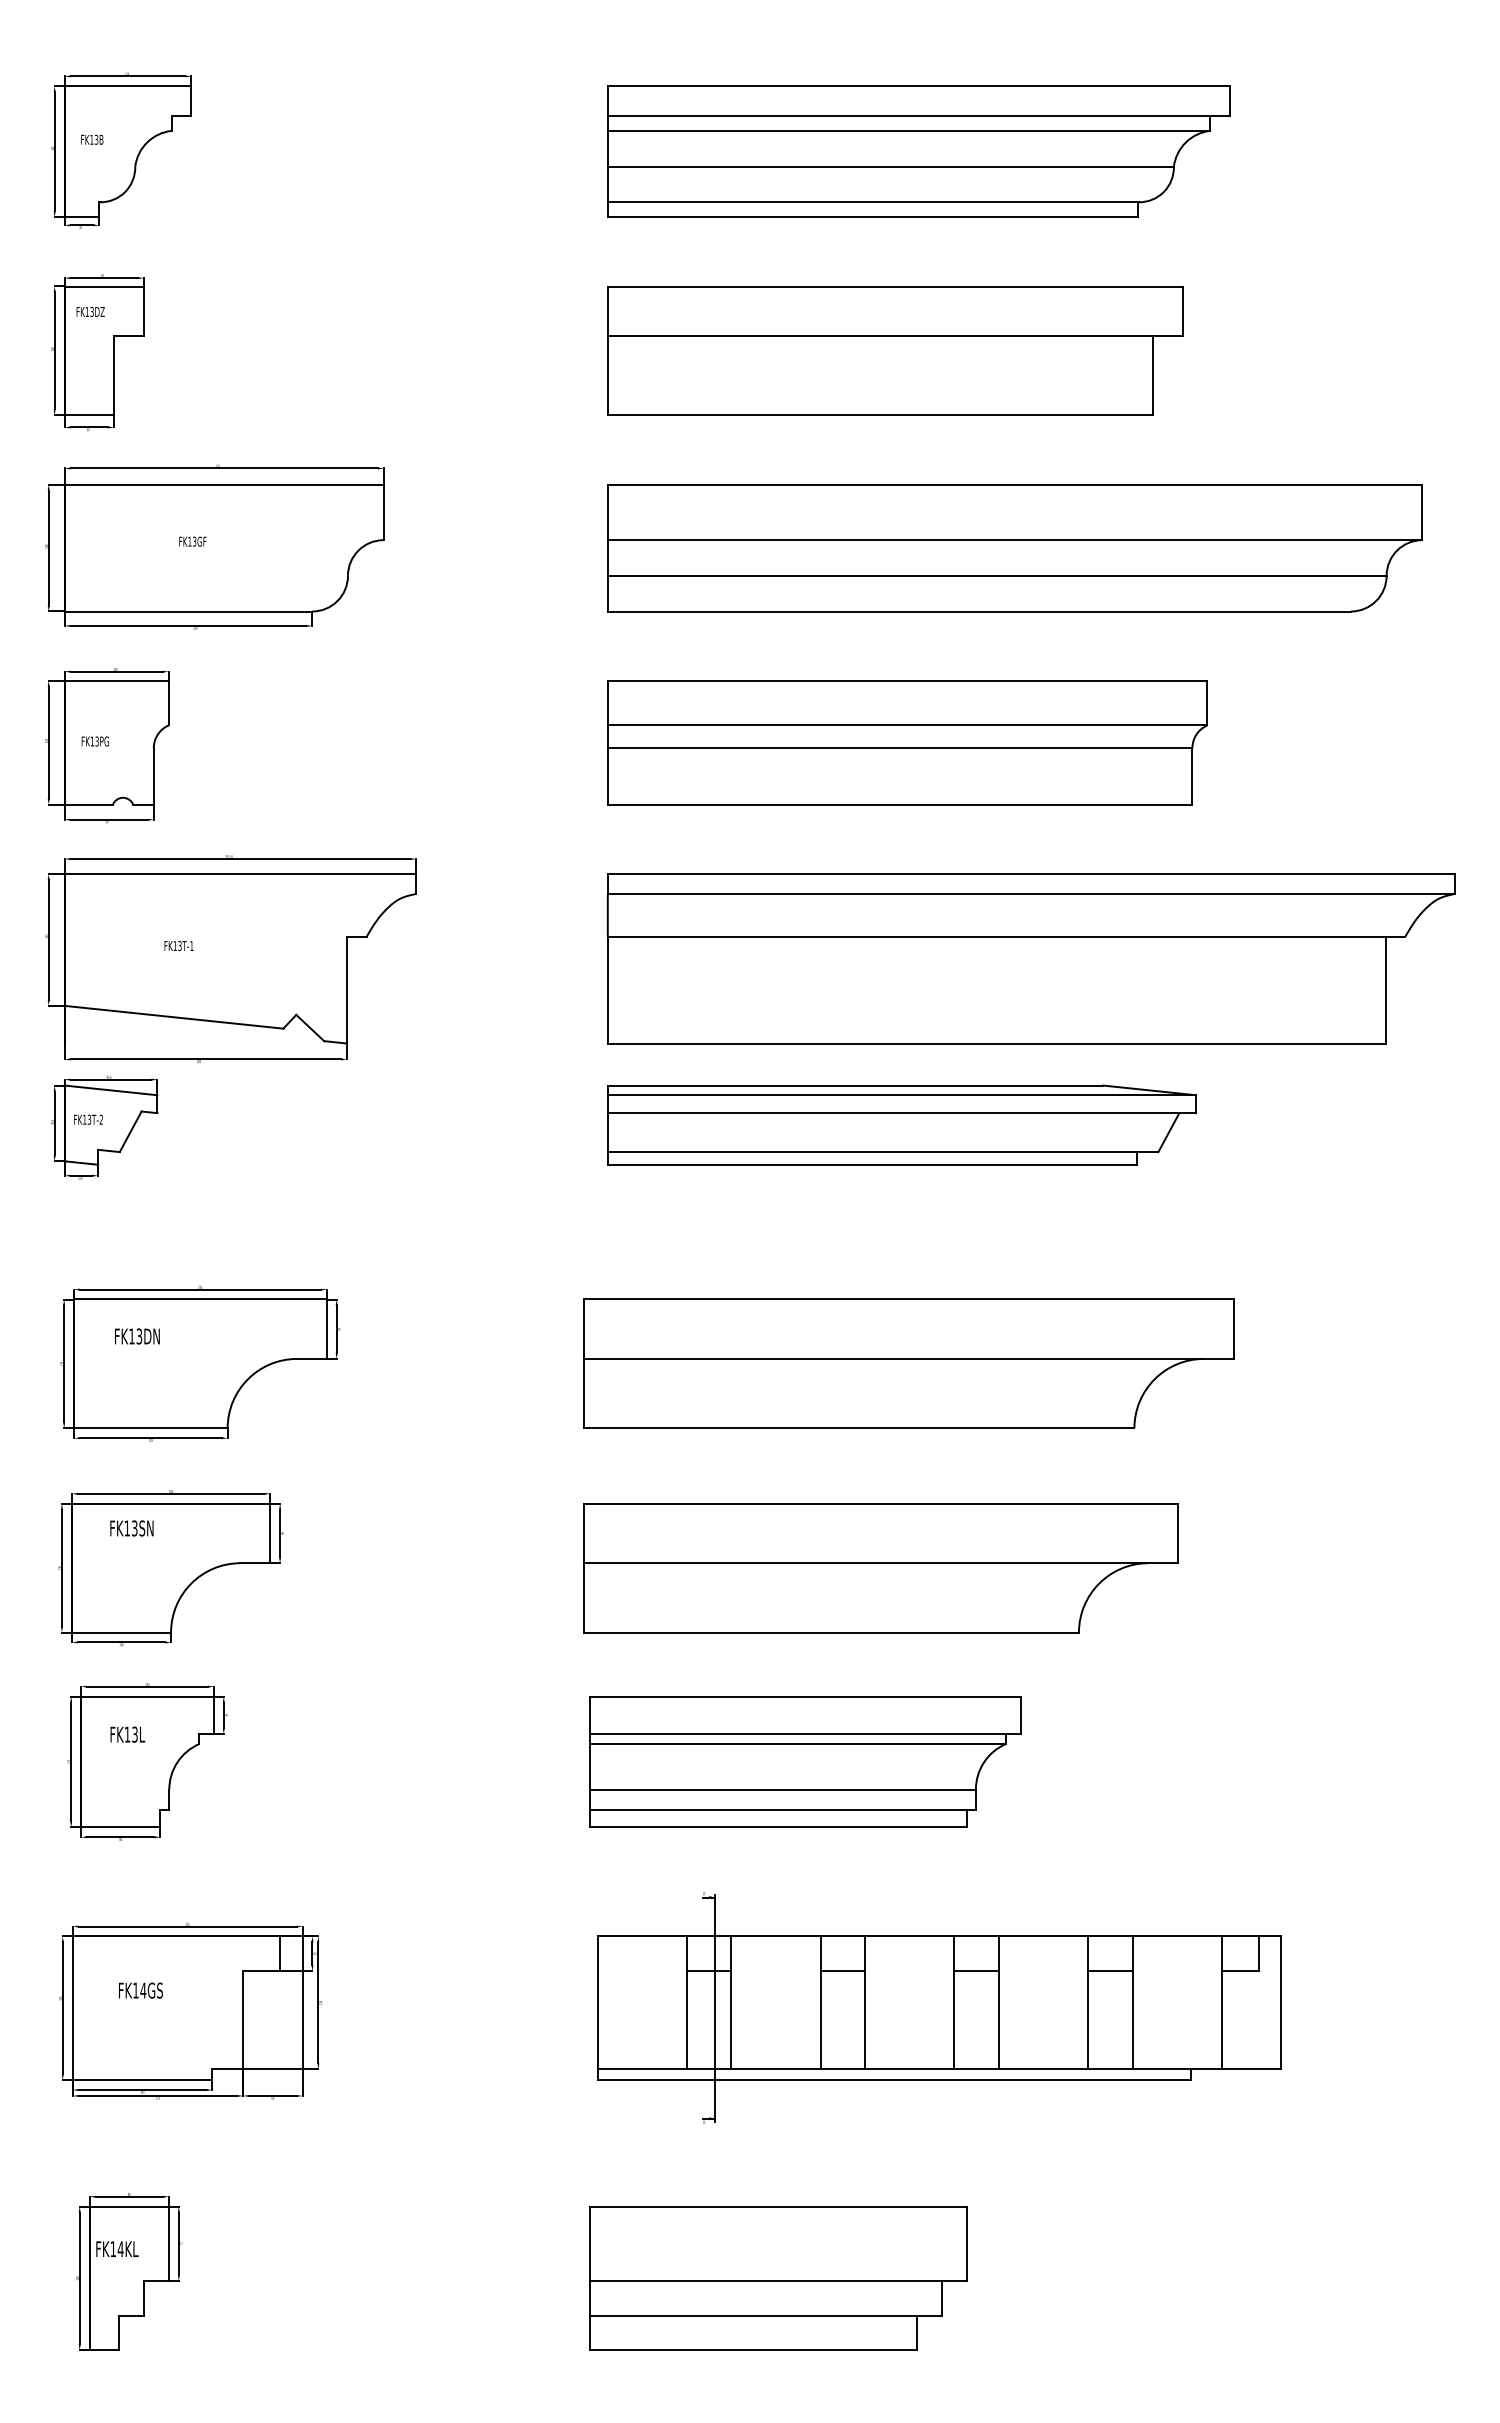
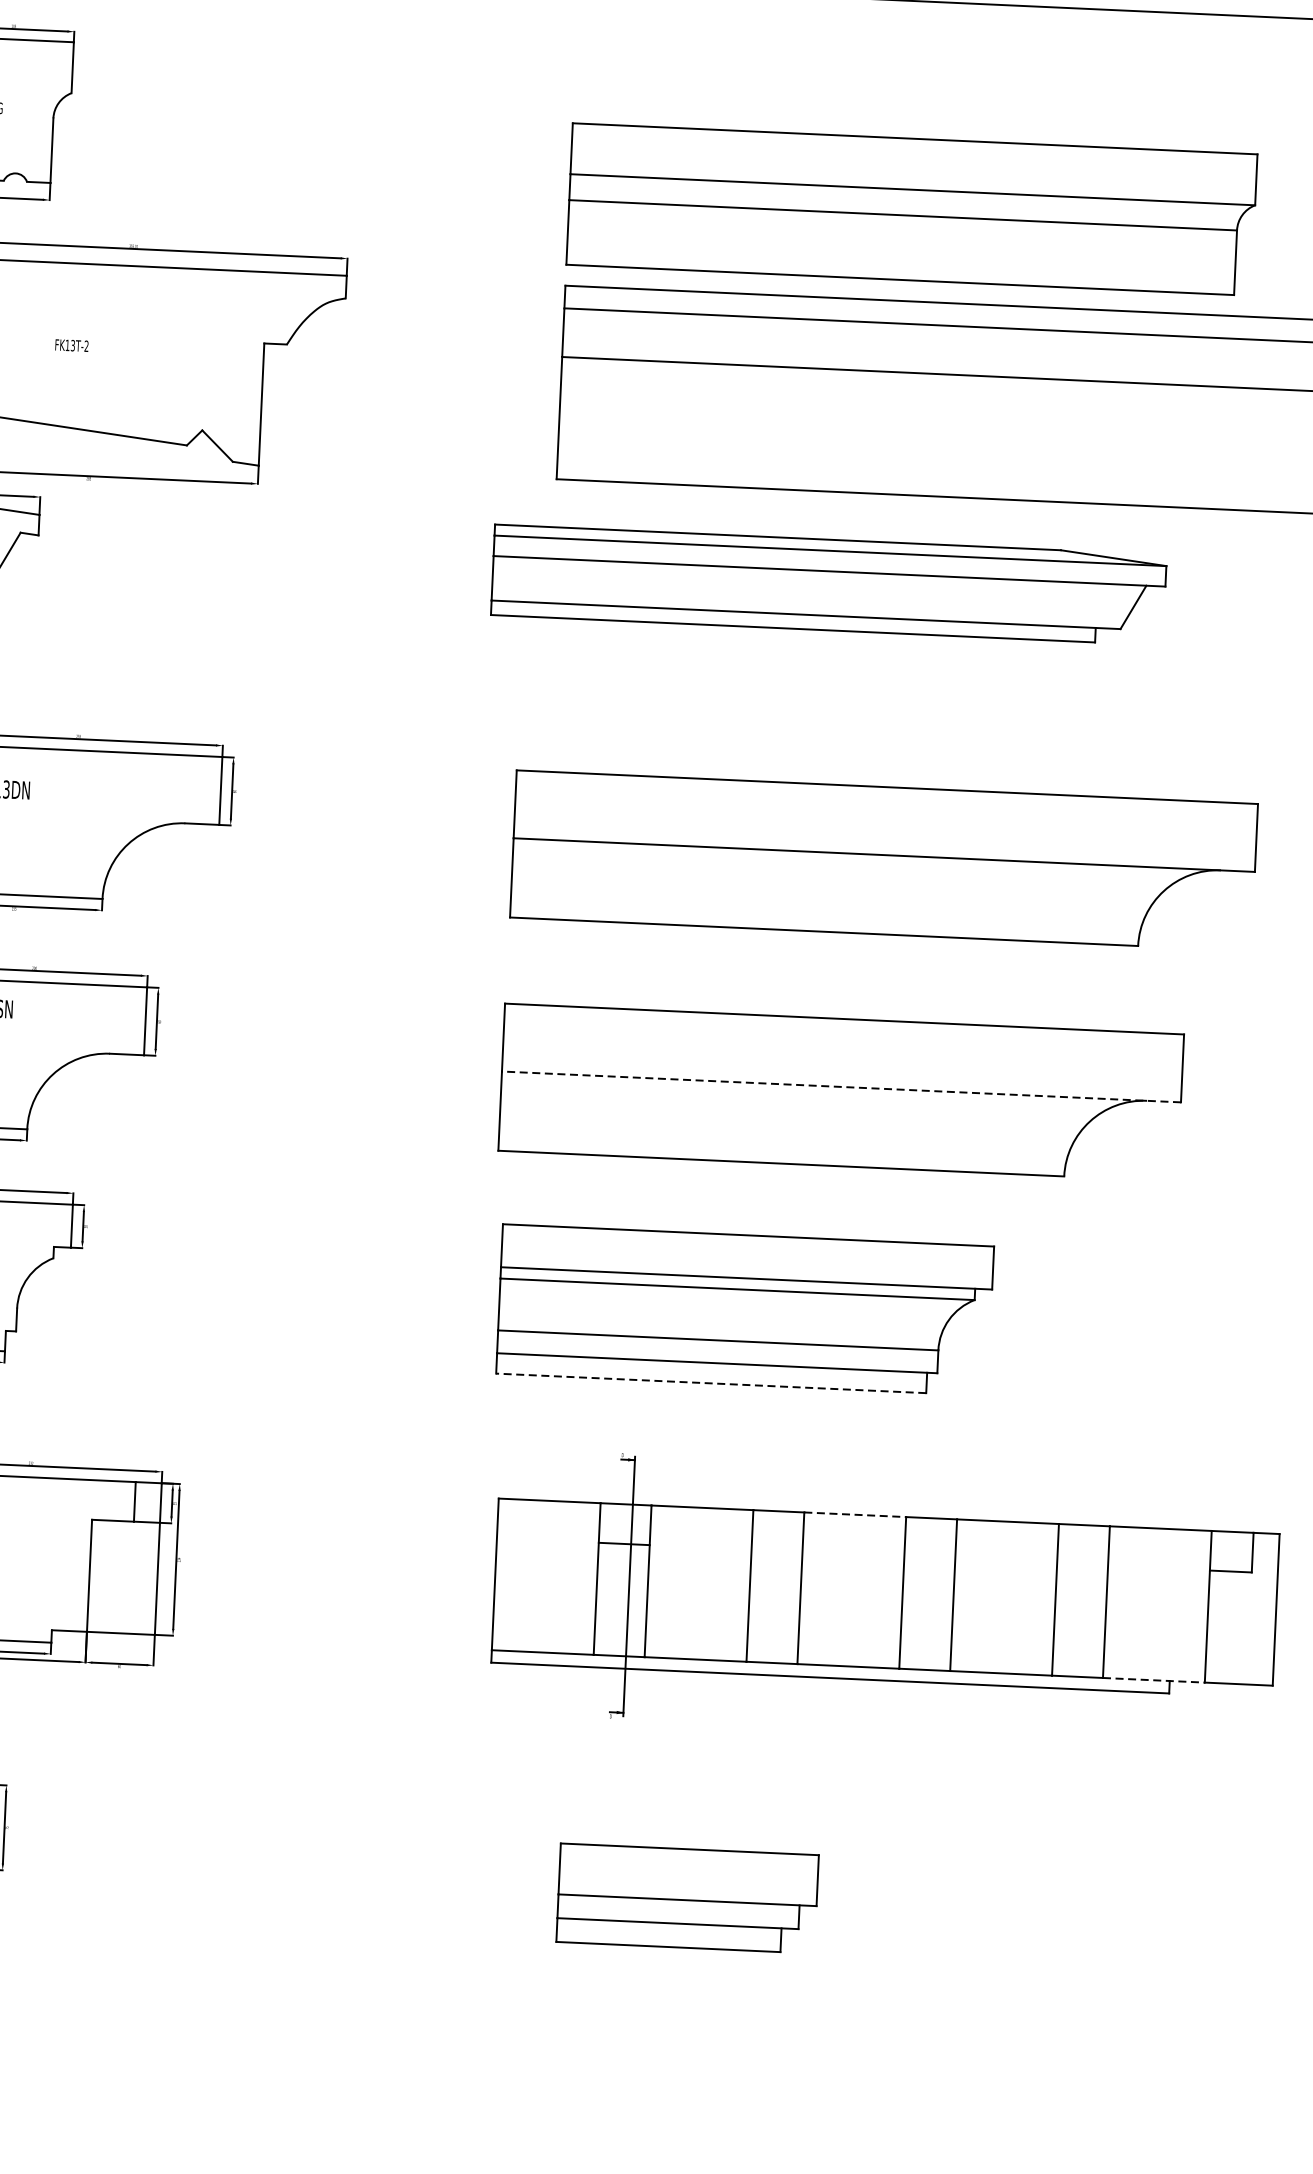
part: (907, 742) -> (911, 209), moved
text: (191, 945) -> (86, 345), FK13T-1 -> FK13T-2
part: (901, 1124) -> (828, 584), moved
line: (880, 1563) -> (841, 1087), solid -> dashed
line: (778, 1827) -> (710, 1383), solid -> dashed
line: (909, 1936) -> (854, 1514), solid -> dashed
line: (842, 1971) -> (776, 1551), removed
line: (976, 1971) -> (929, 1558), removed
line: (1110, 1971) -> (1082, 1565), removed
line: (1177, 2069) -> (1154, 1680), solid -> dashed
part: (778, 2278) -> (687, 1898), size x0.6

